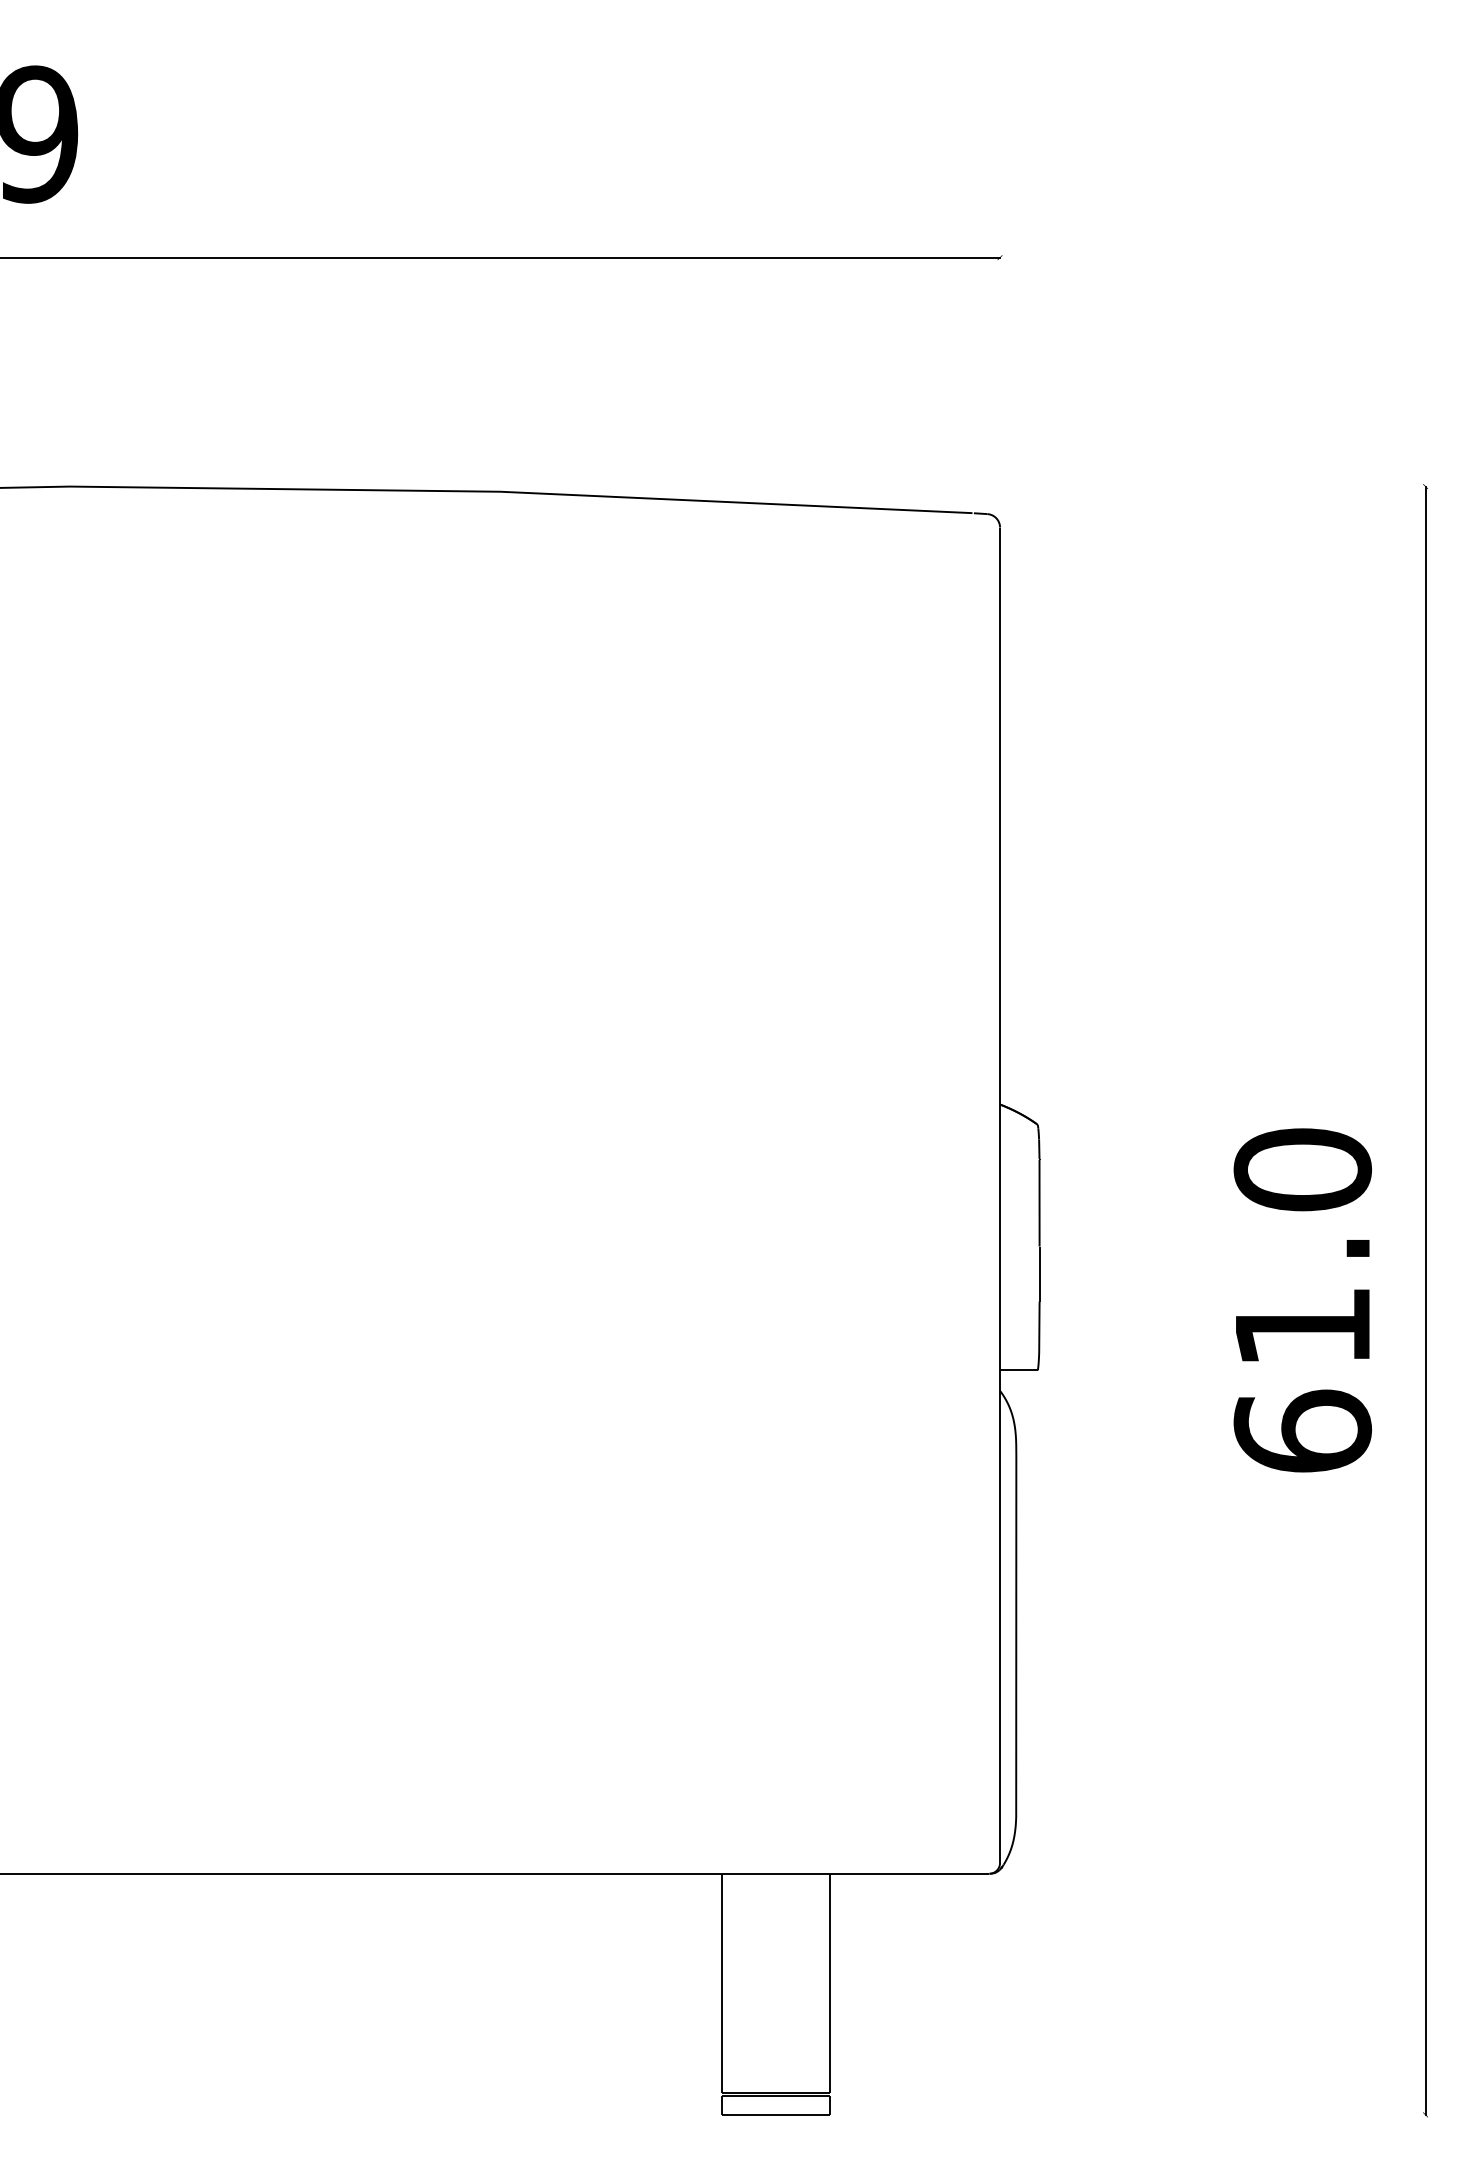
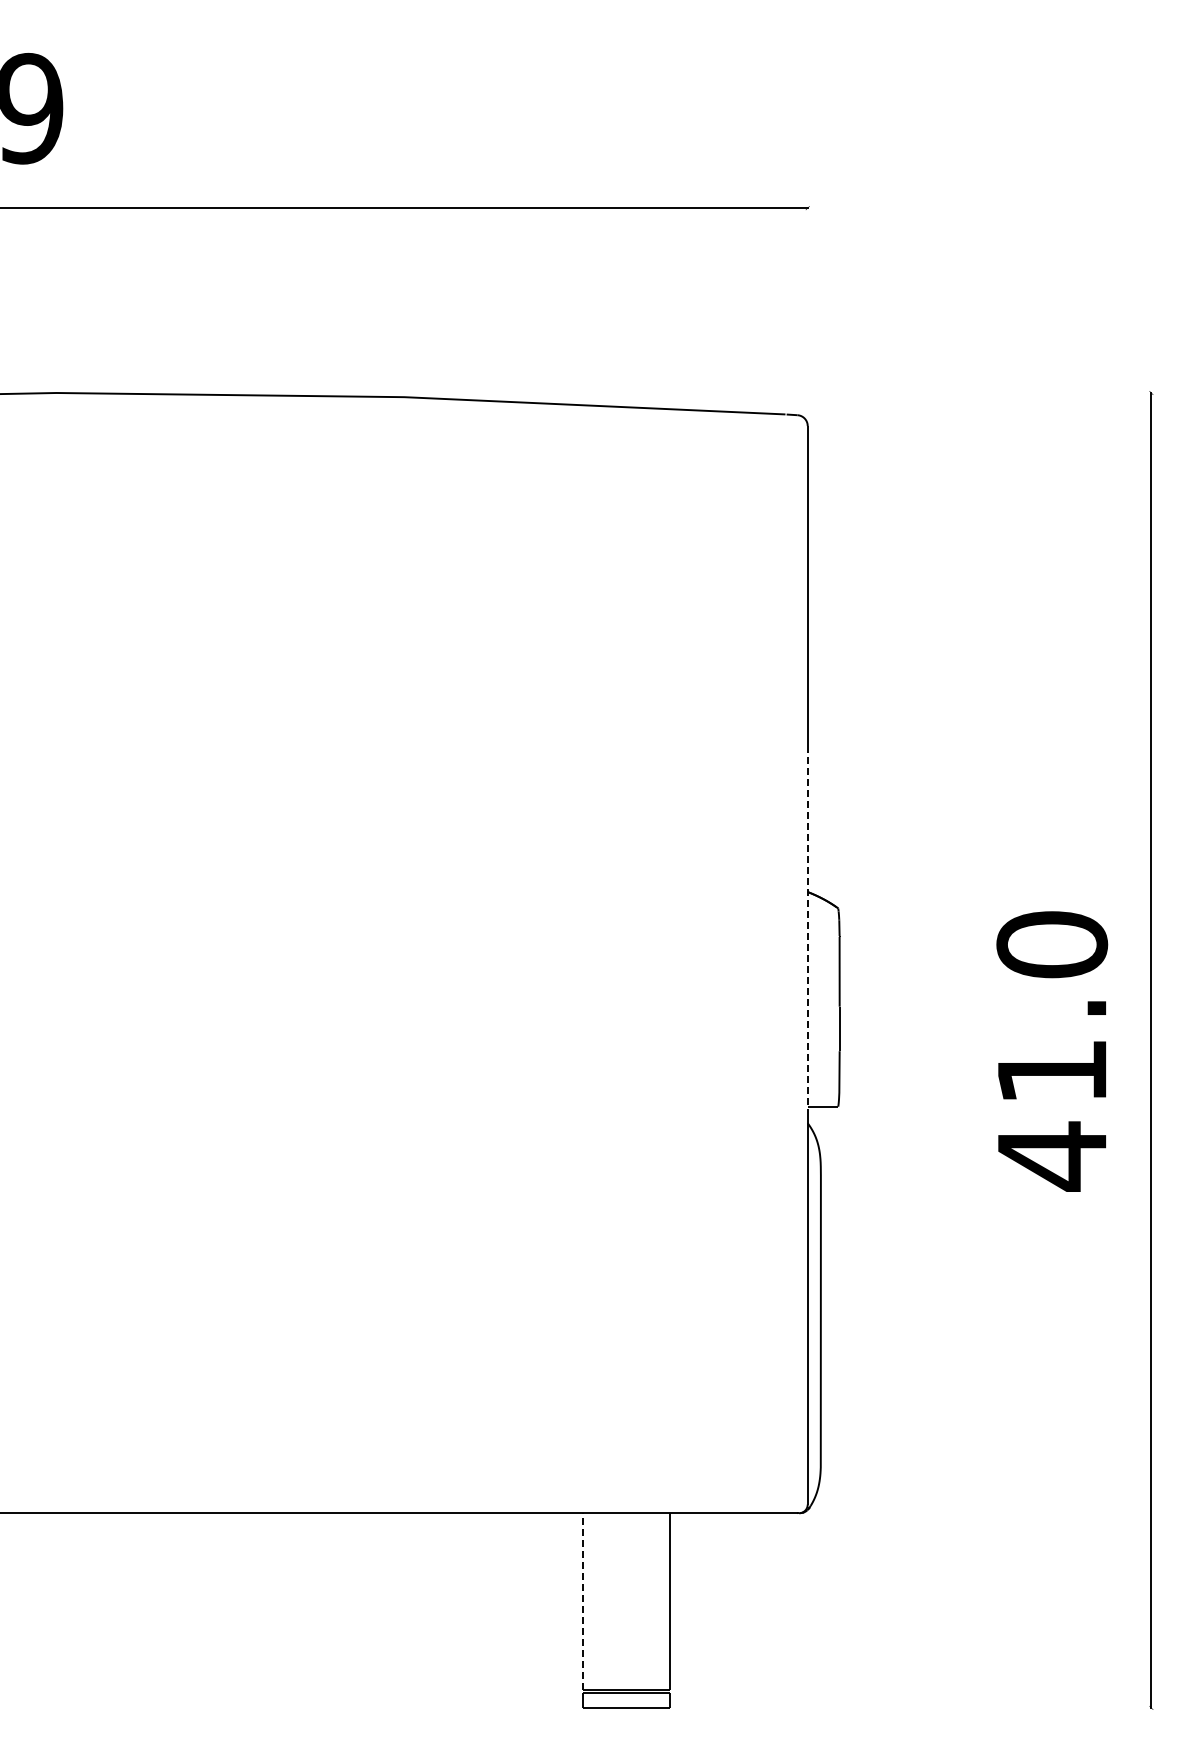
line: (999, 1153) -> (807, 931), solid -> dashed
text: (1303, 1432) -> (1052, 1156), 61.0 -> 41.0
line: (722, 1983) -> (583, 1601), solid -> dashed

